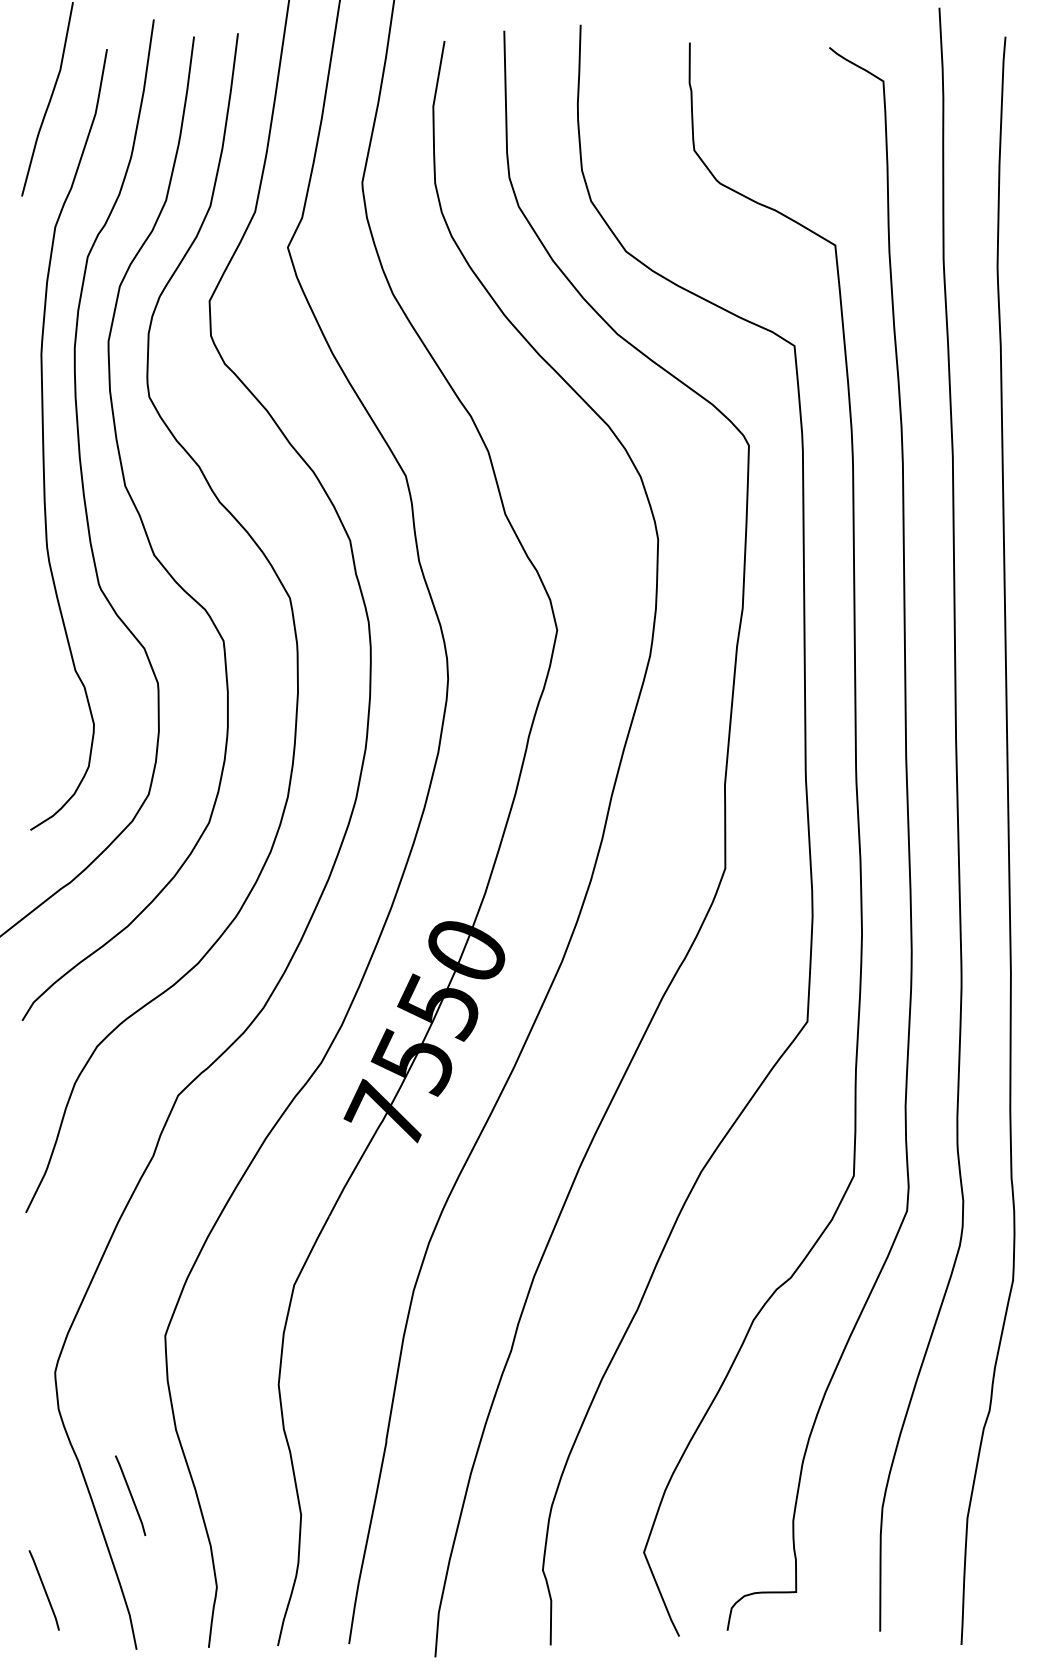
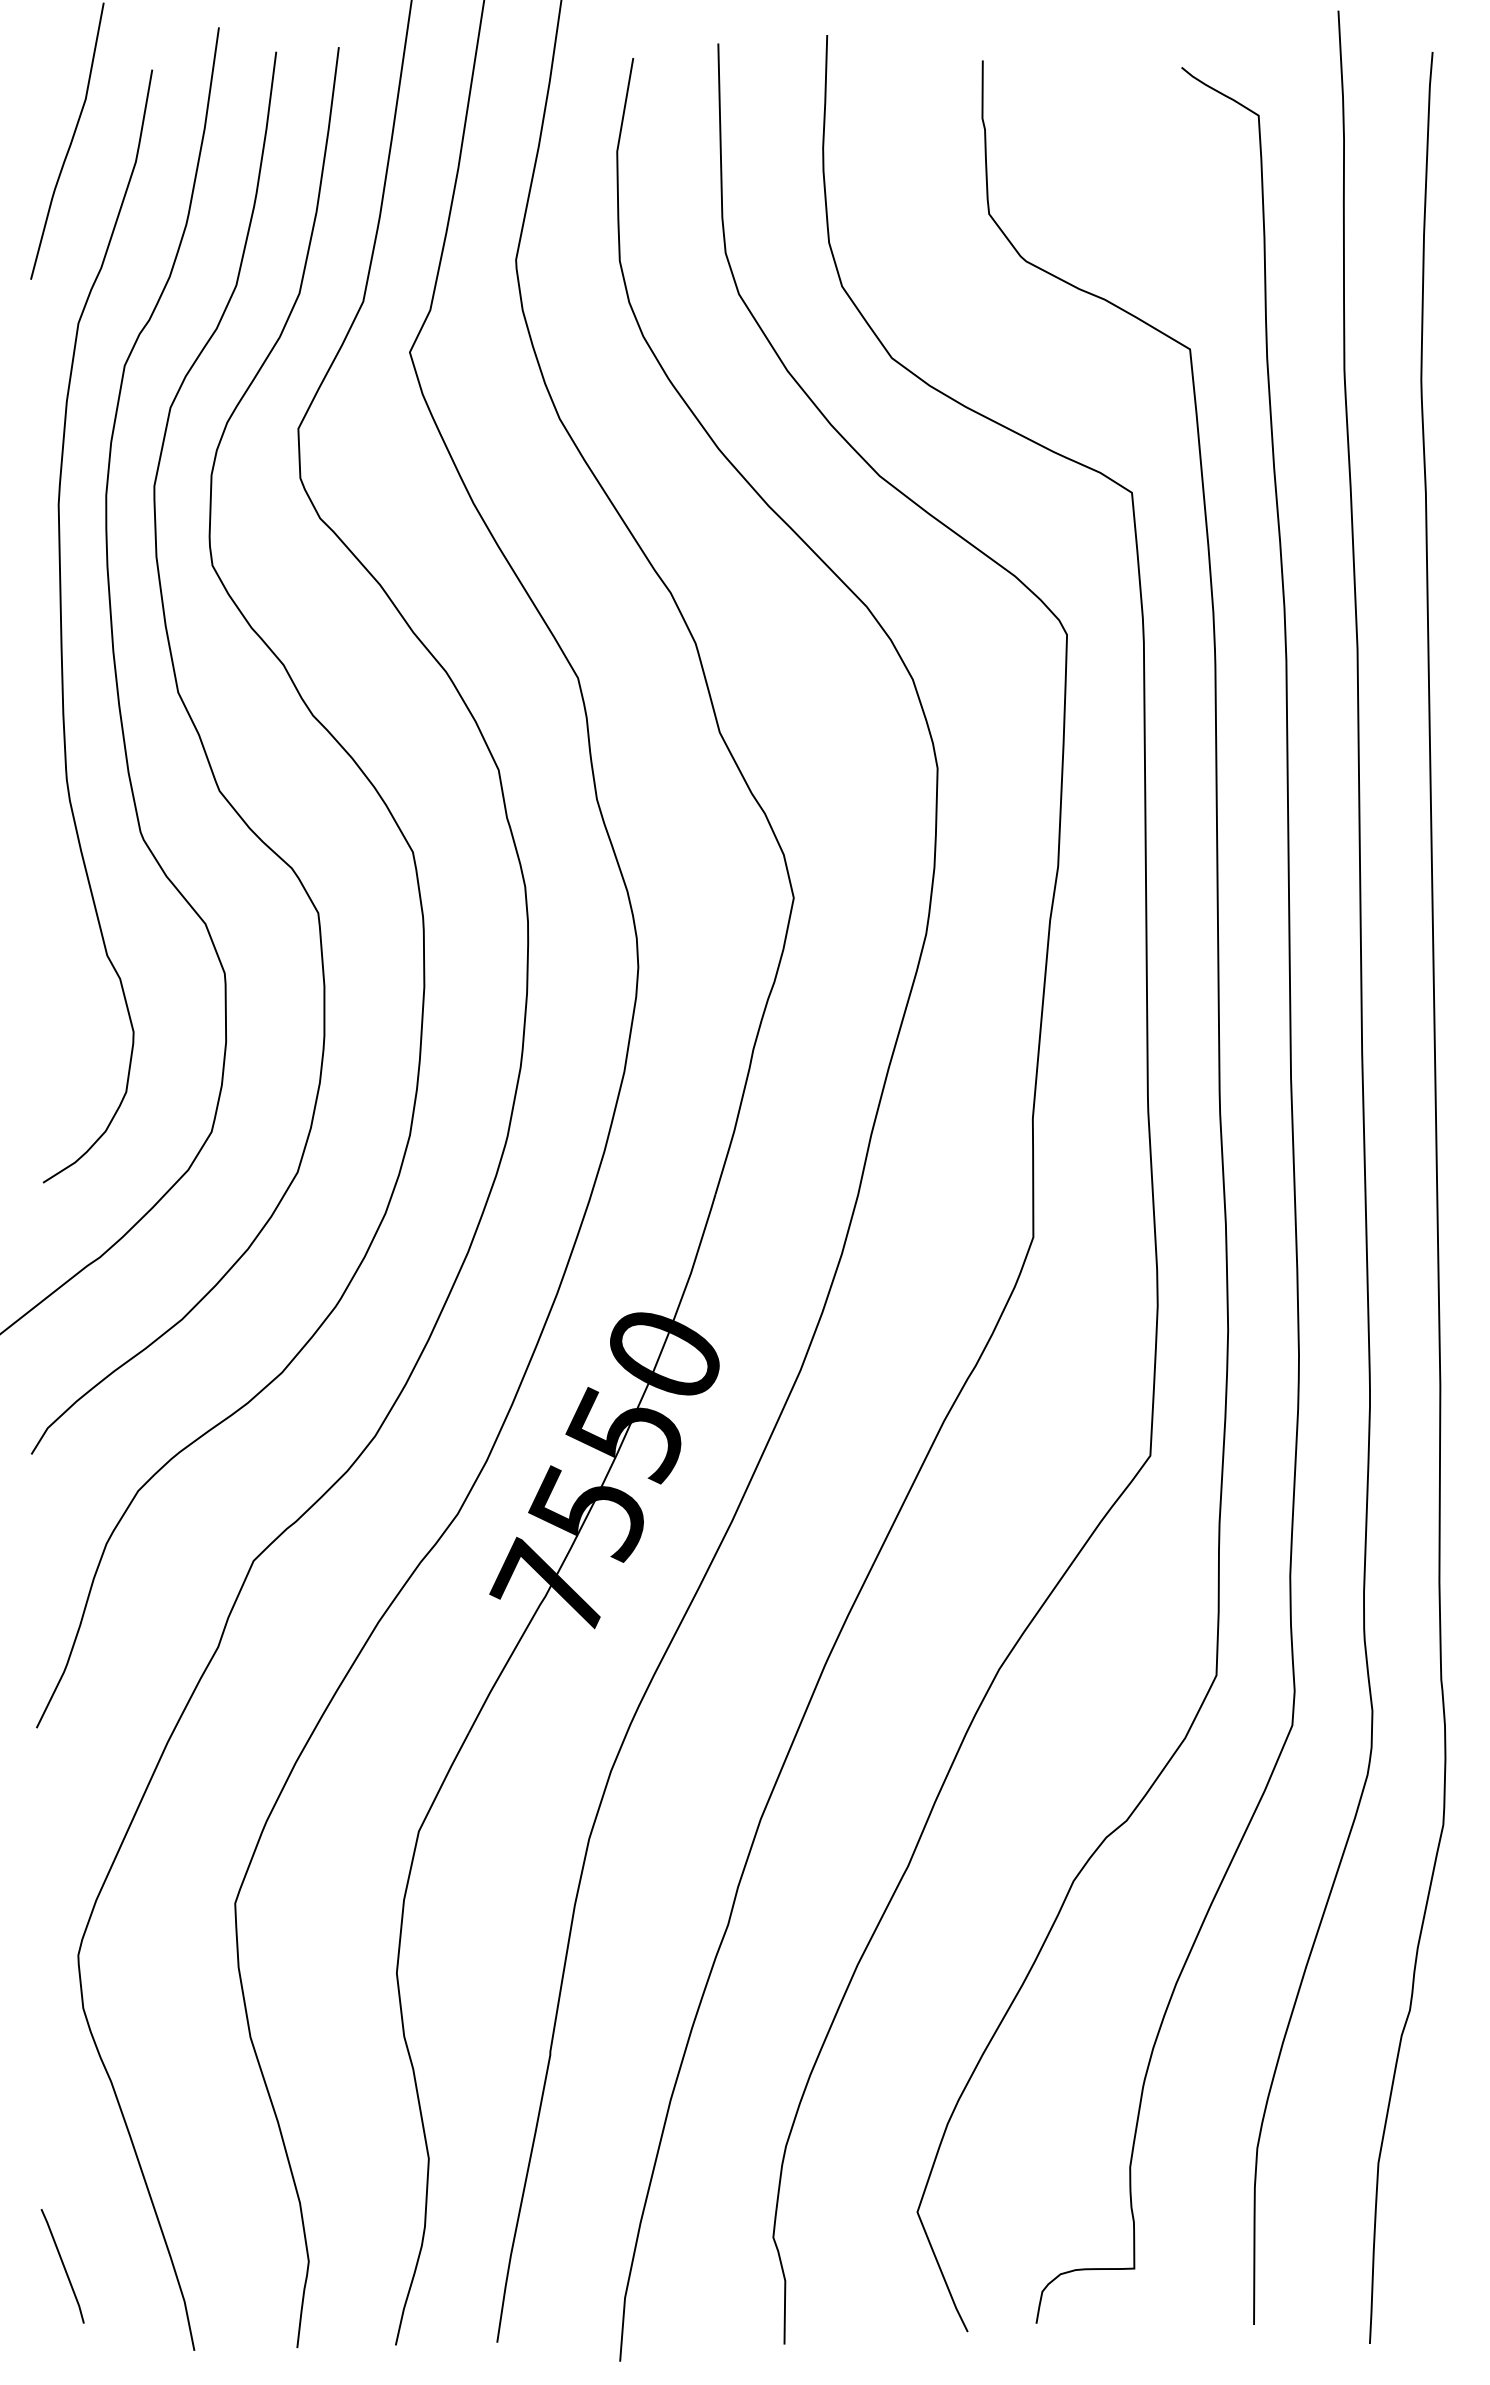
line: (130, 1495) -> (185, 2130), removed

